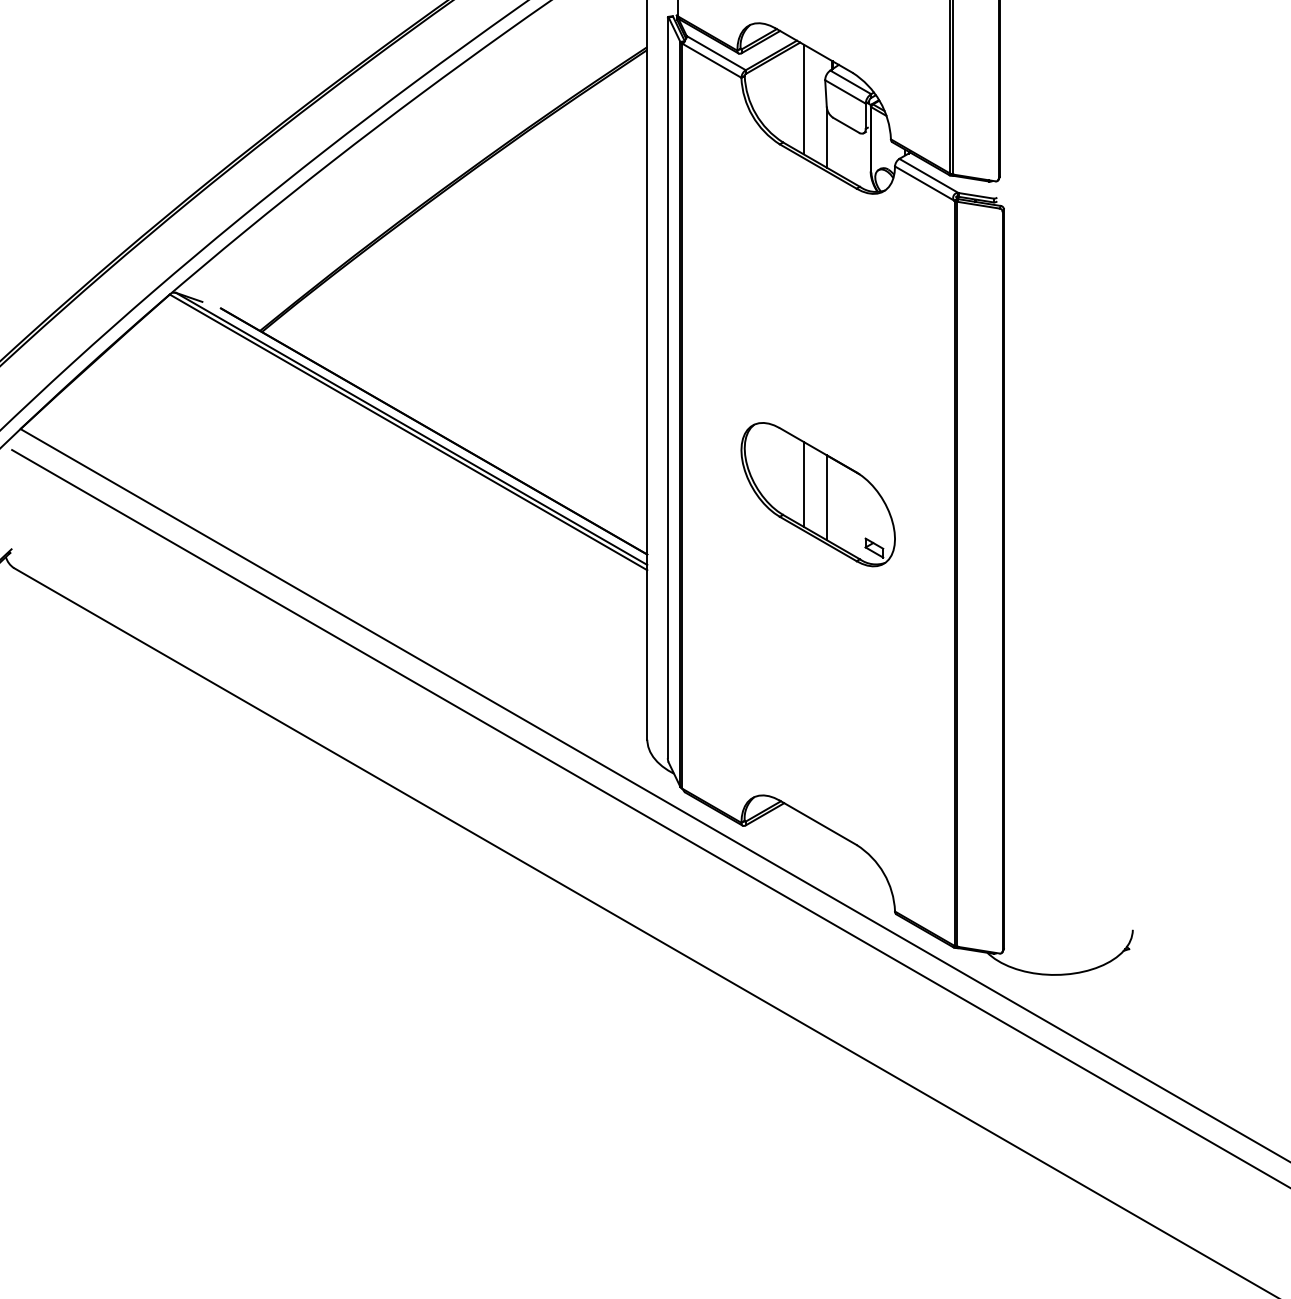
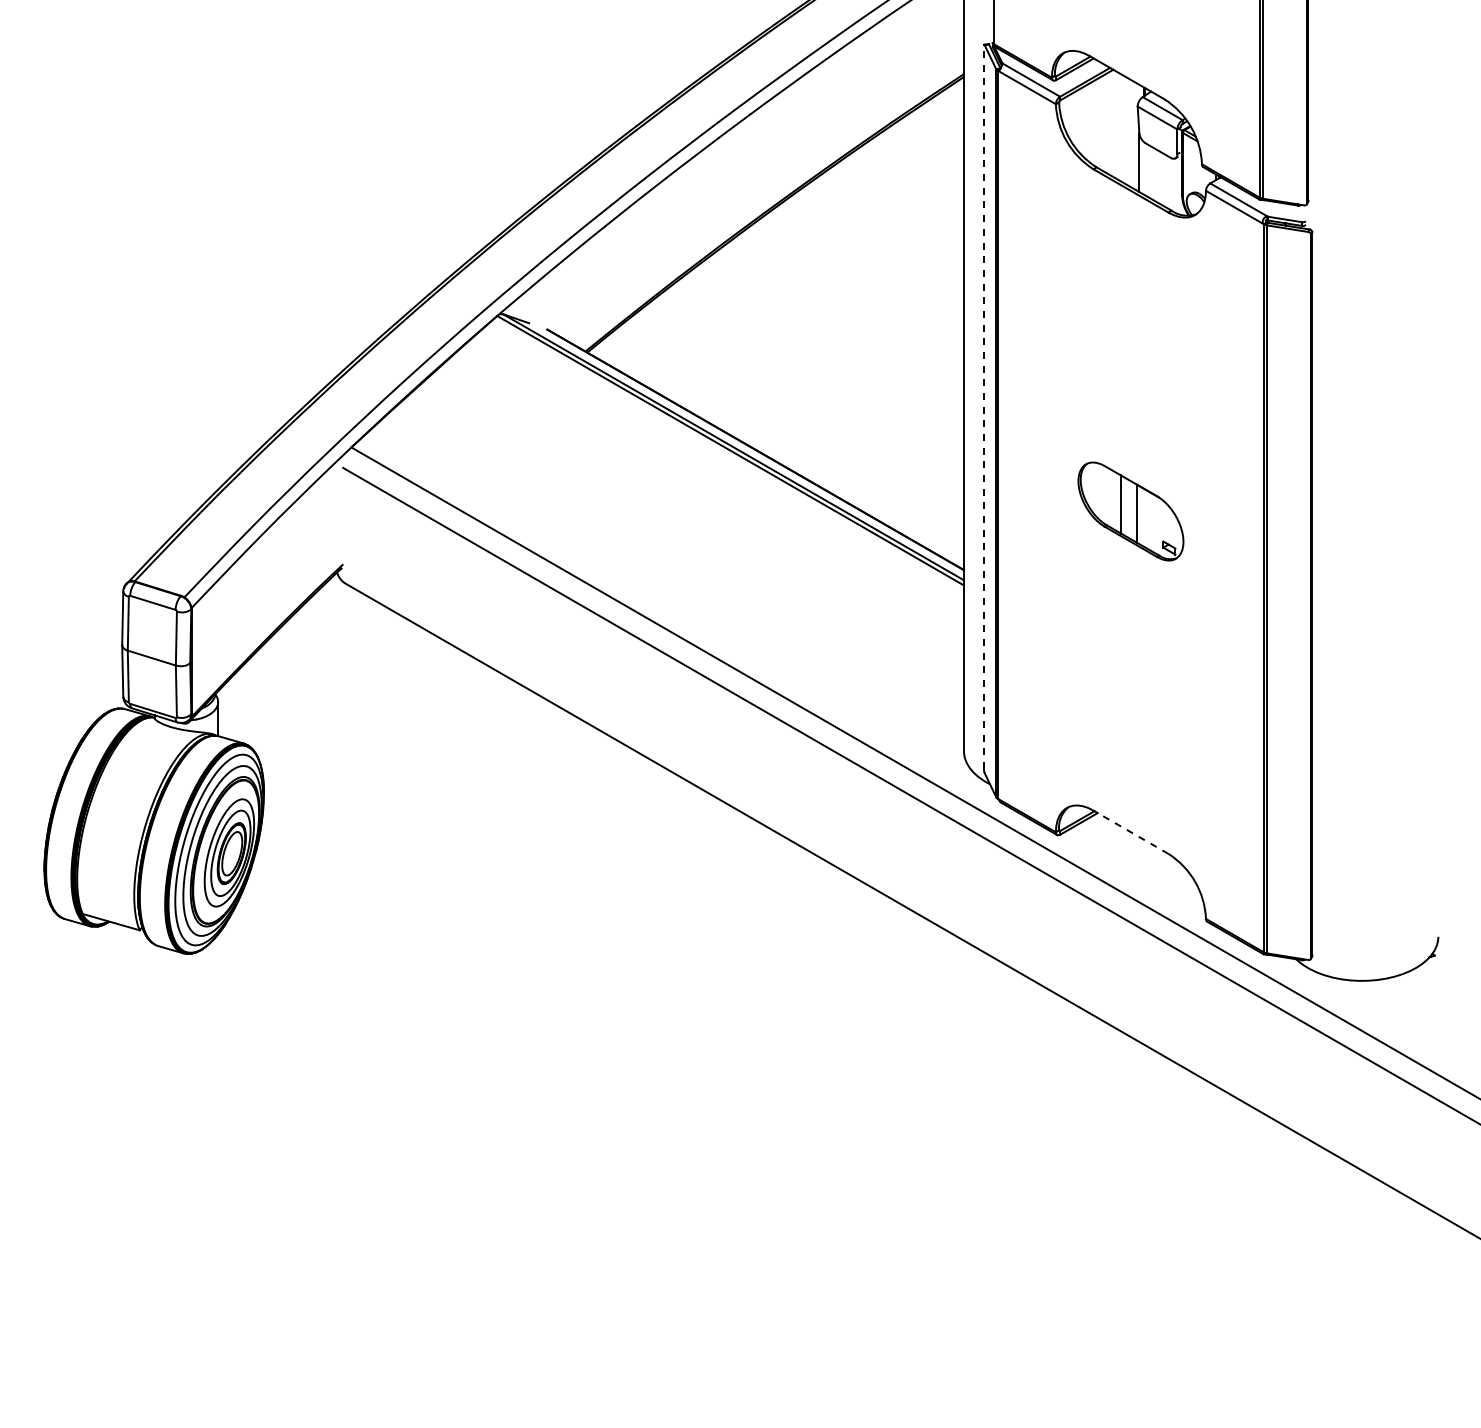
line: (803, 98) -> (1116, 124), removed
line: (667, 388) -> (983, 407), solid -> dashed
part: (817, 494) -> (1130, 511), size x0.7
line: (817, 822) -> (1130, 831), solid -> dashed

